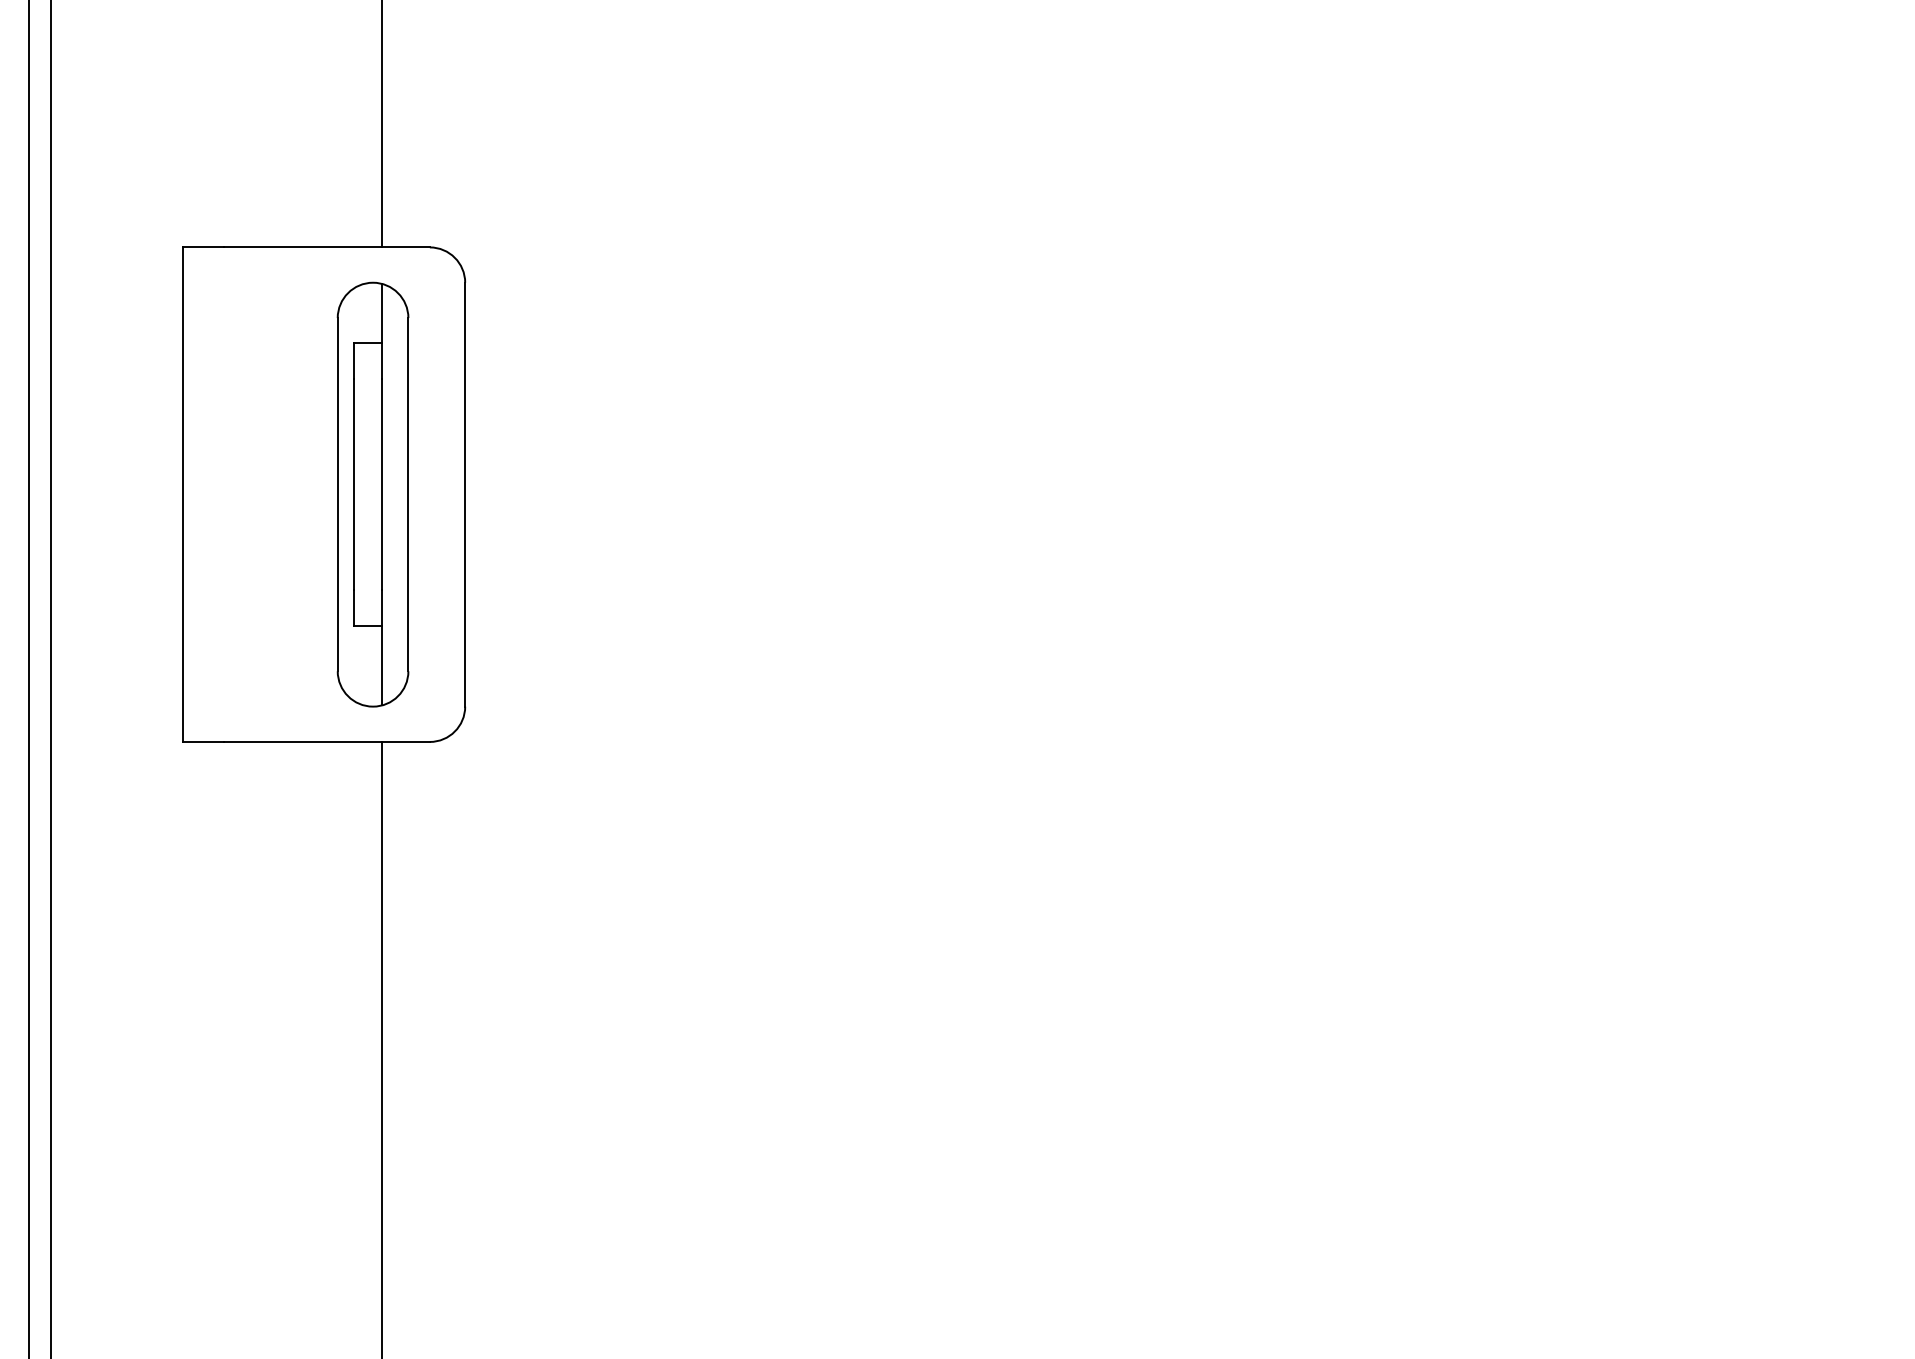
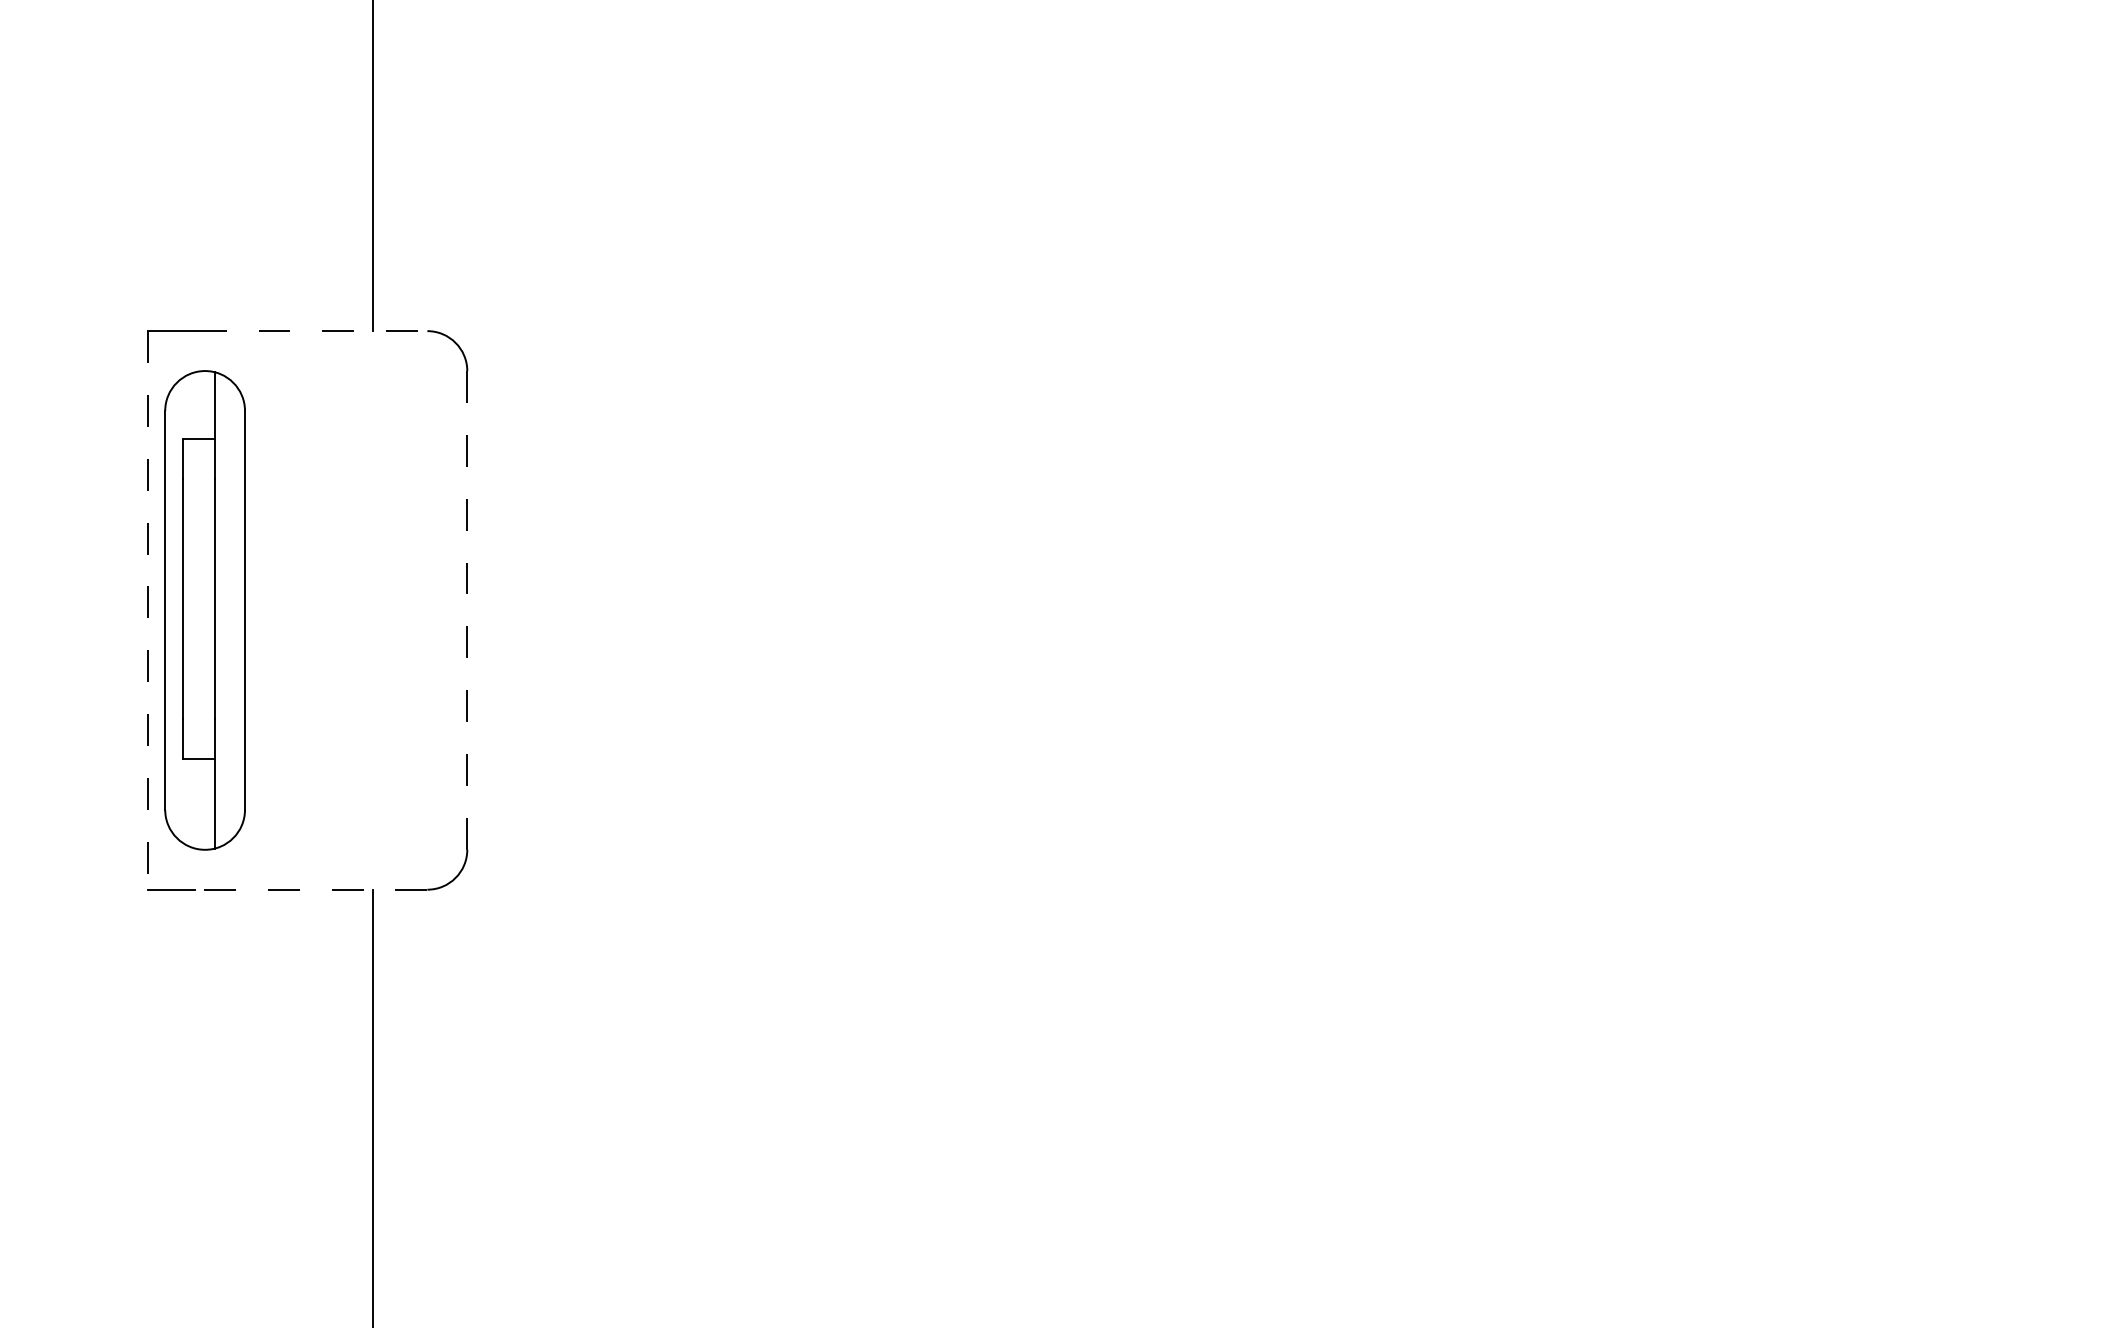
line: (327, 247) -> (311, 331), solid -> dashed
part: (372, 494) -> (204, 610), moved
line: (465, 494) -> (467, 610), solid -> dashed
line: (182, 495) -> (147, 611), solid -> dashed
line: (326, 741) -> (310, 889), solid -> dashed

